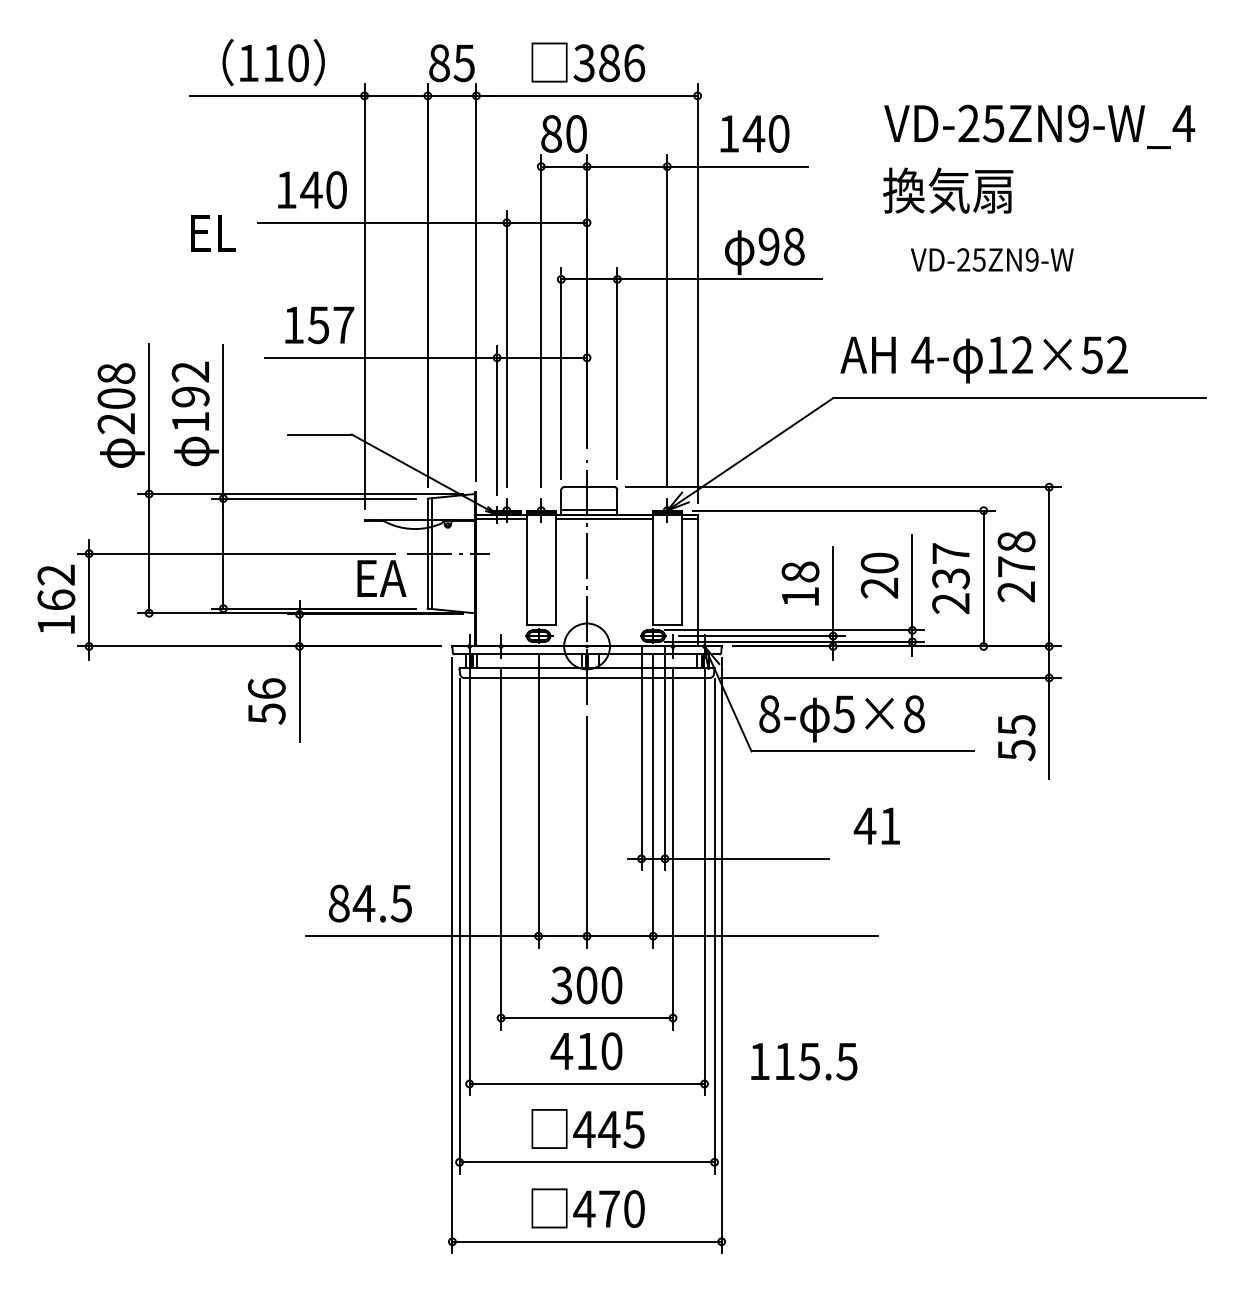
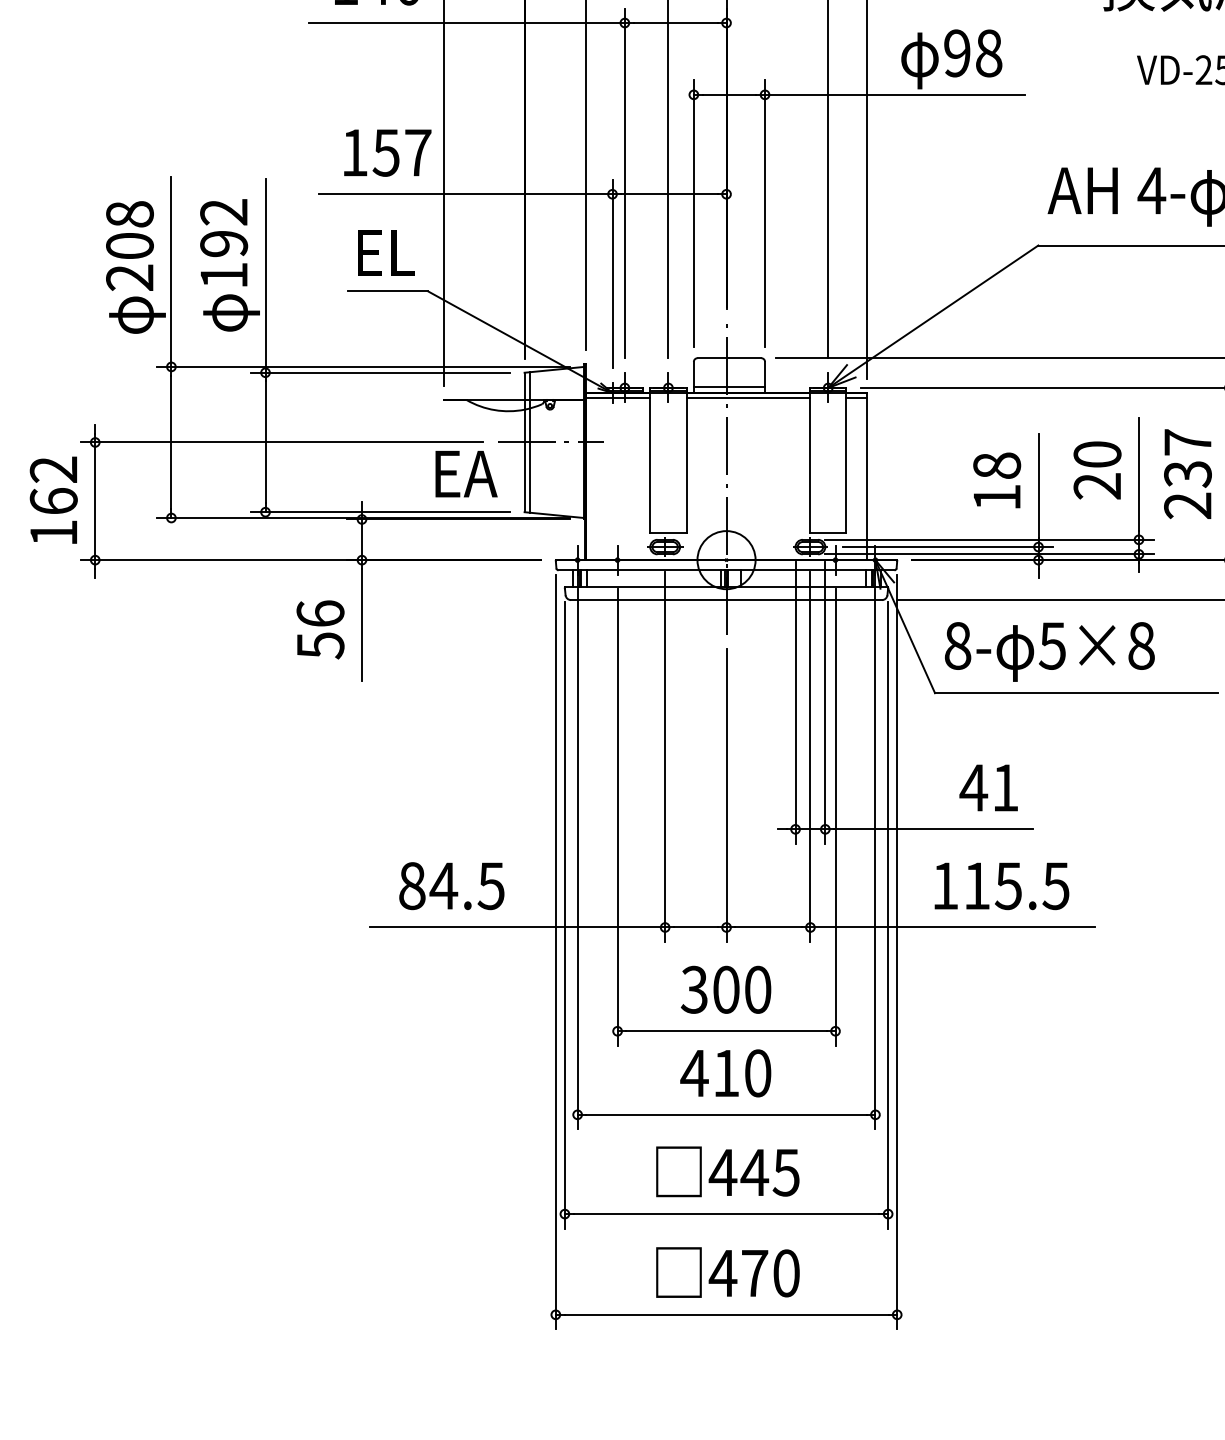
text: (213, 233) -> (386, 253), moved
text: (876, 825) -> (988, 787), moved
text: (804, 1061) -> (1002, 885), moved

